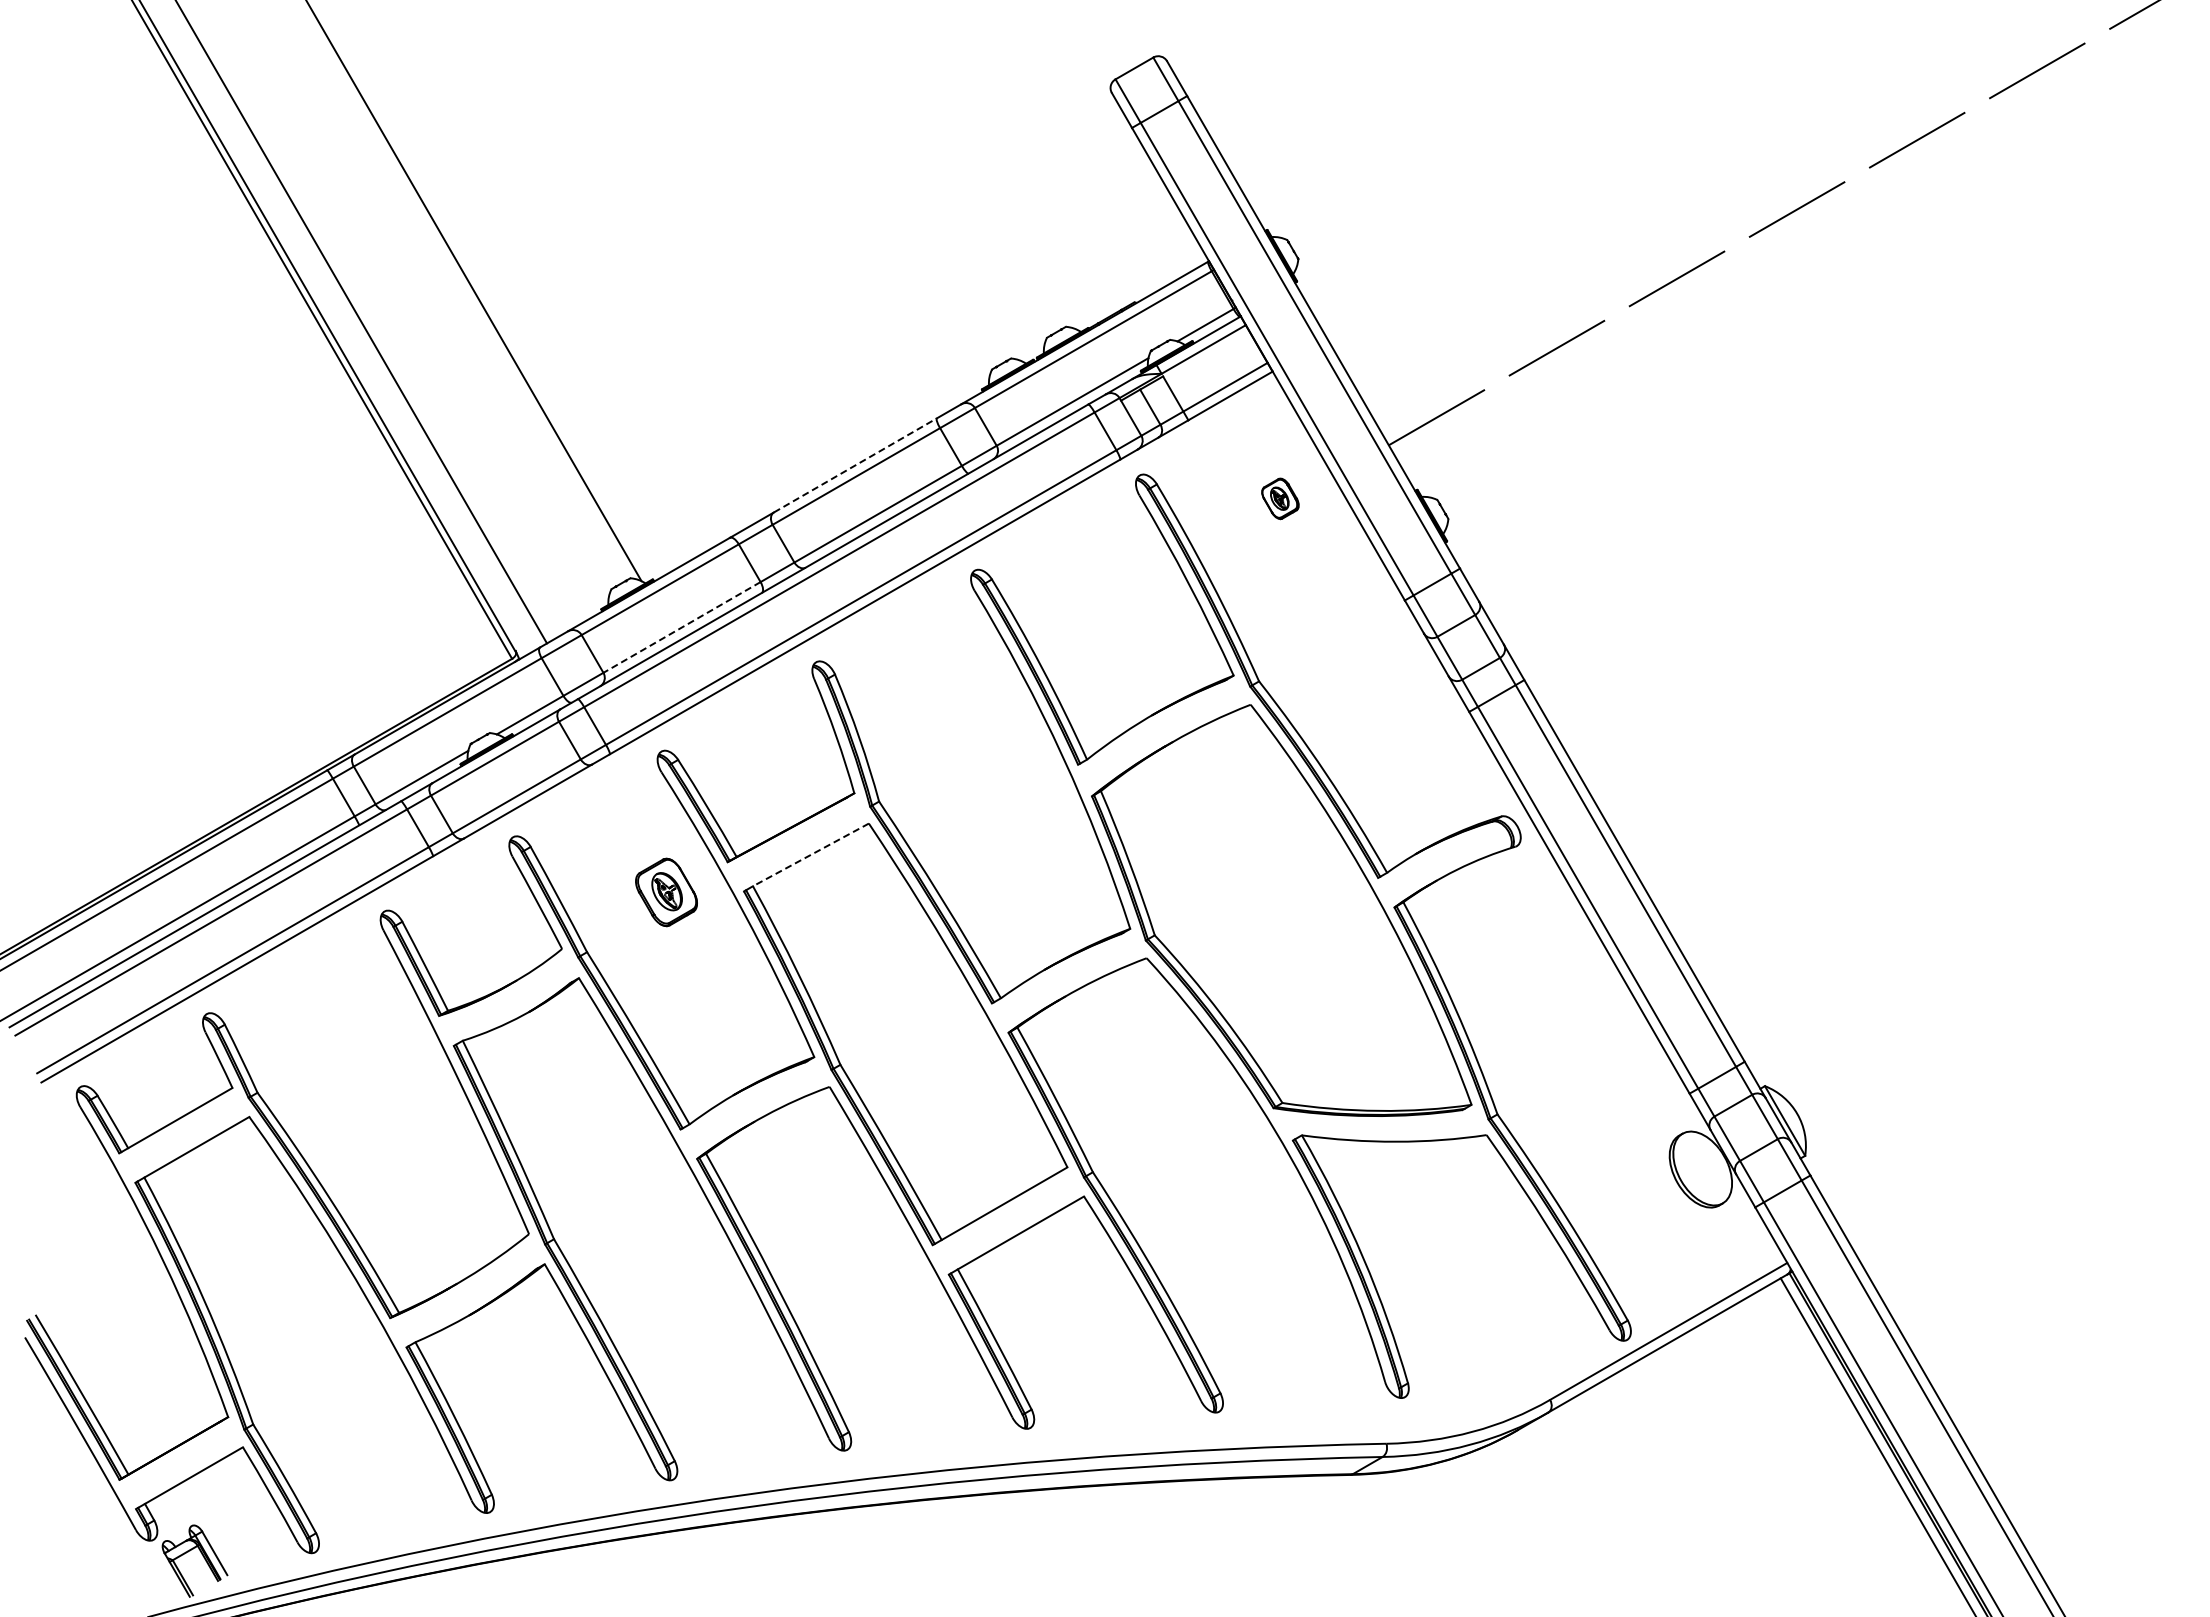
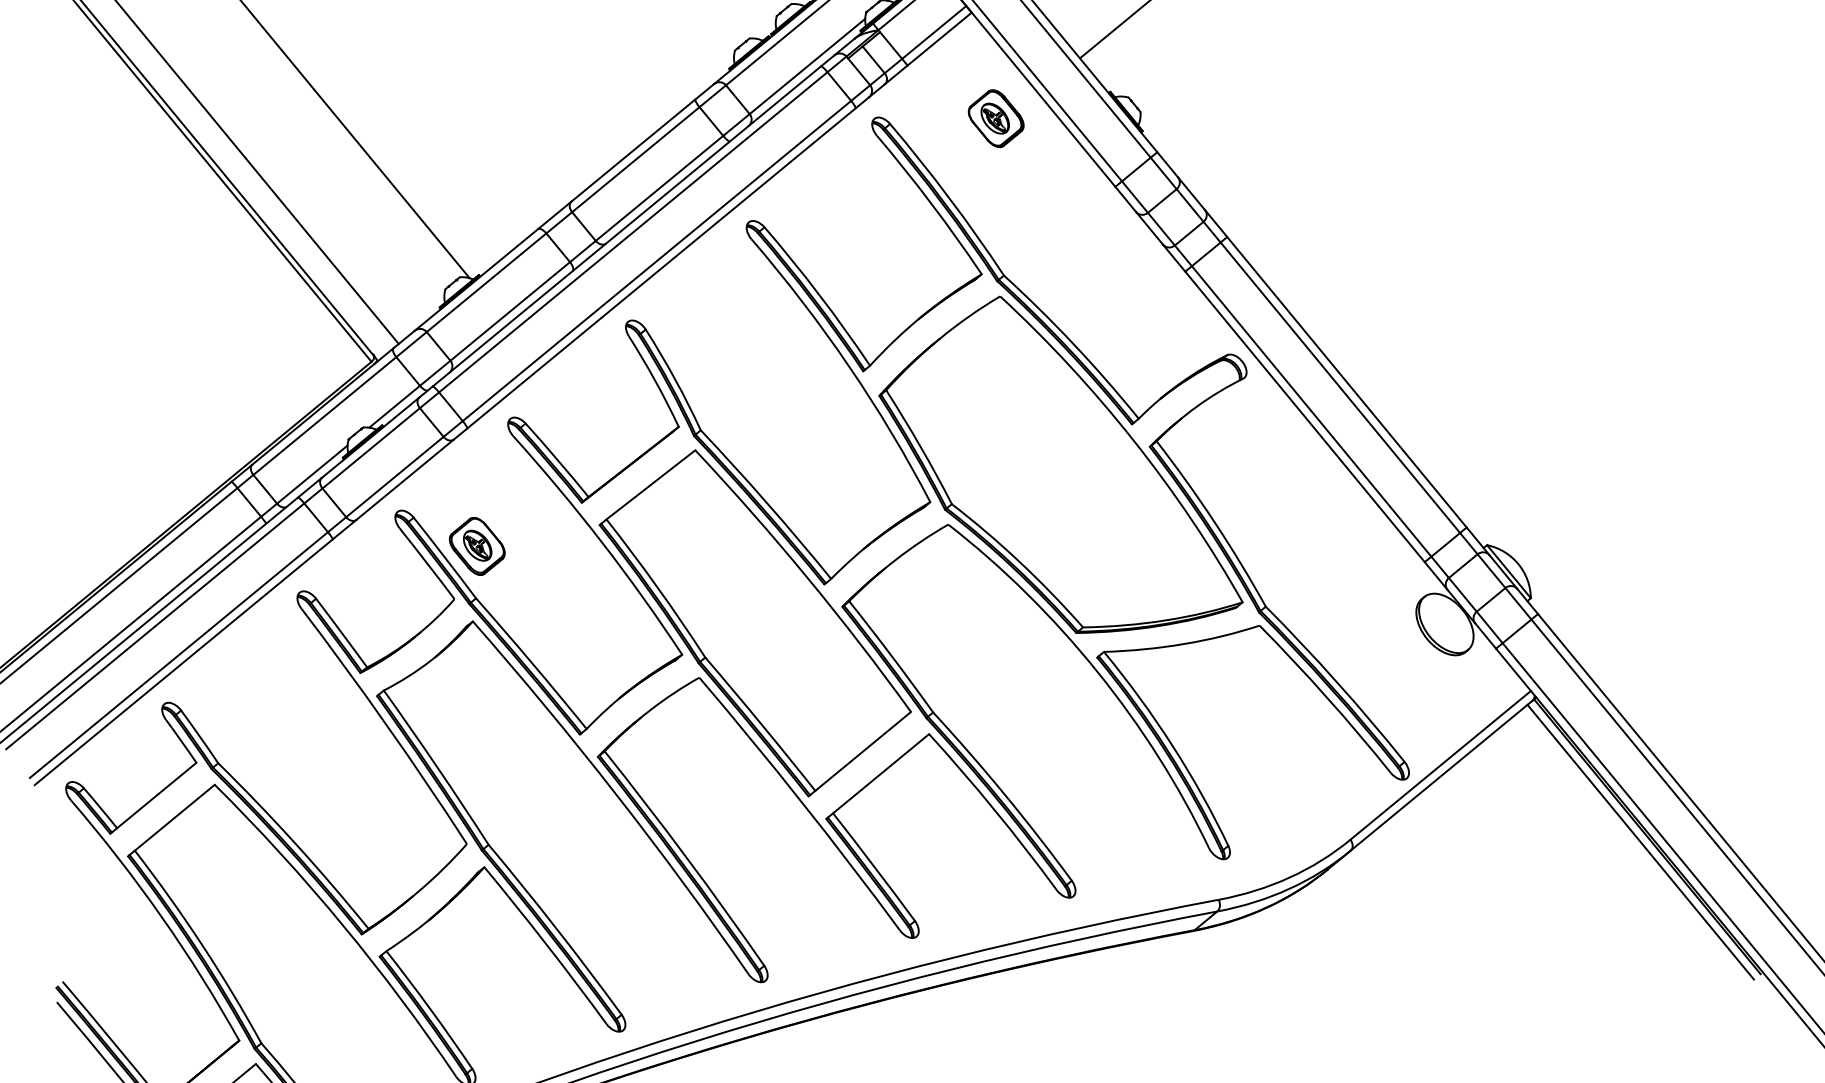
line: (855, 465) -> (633, 150), dashed -> solid
part: (1280, 498) -> (996, 118), size x1.67
line: (682, 627) -> (510, 311), dashed -> solid
line: (810, 854) -> (650, 484), dashed -> solid
part: (666, 892) -> (477, 546), moved

